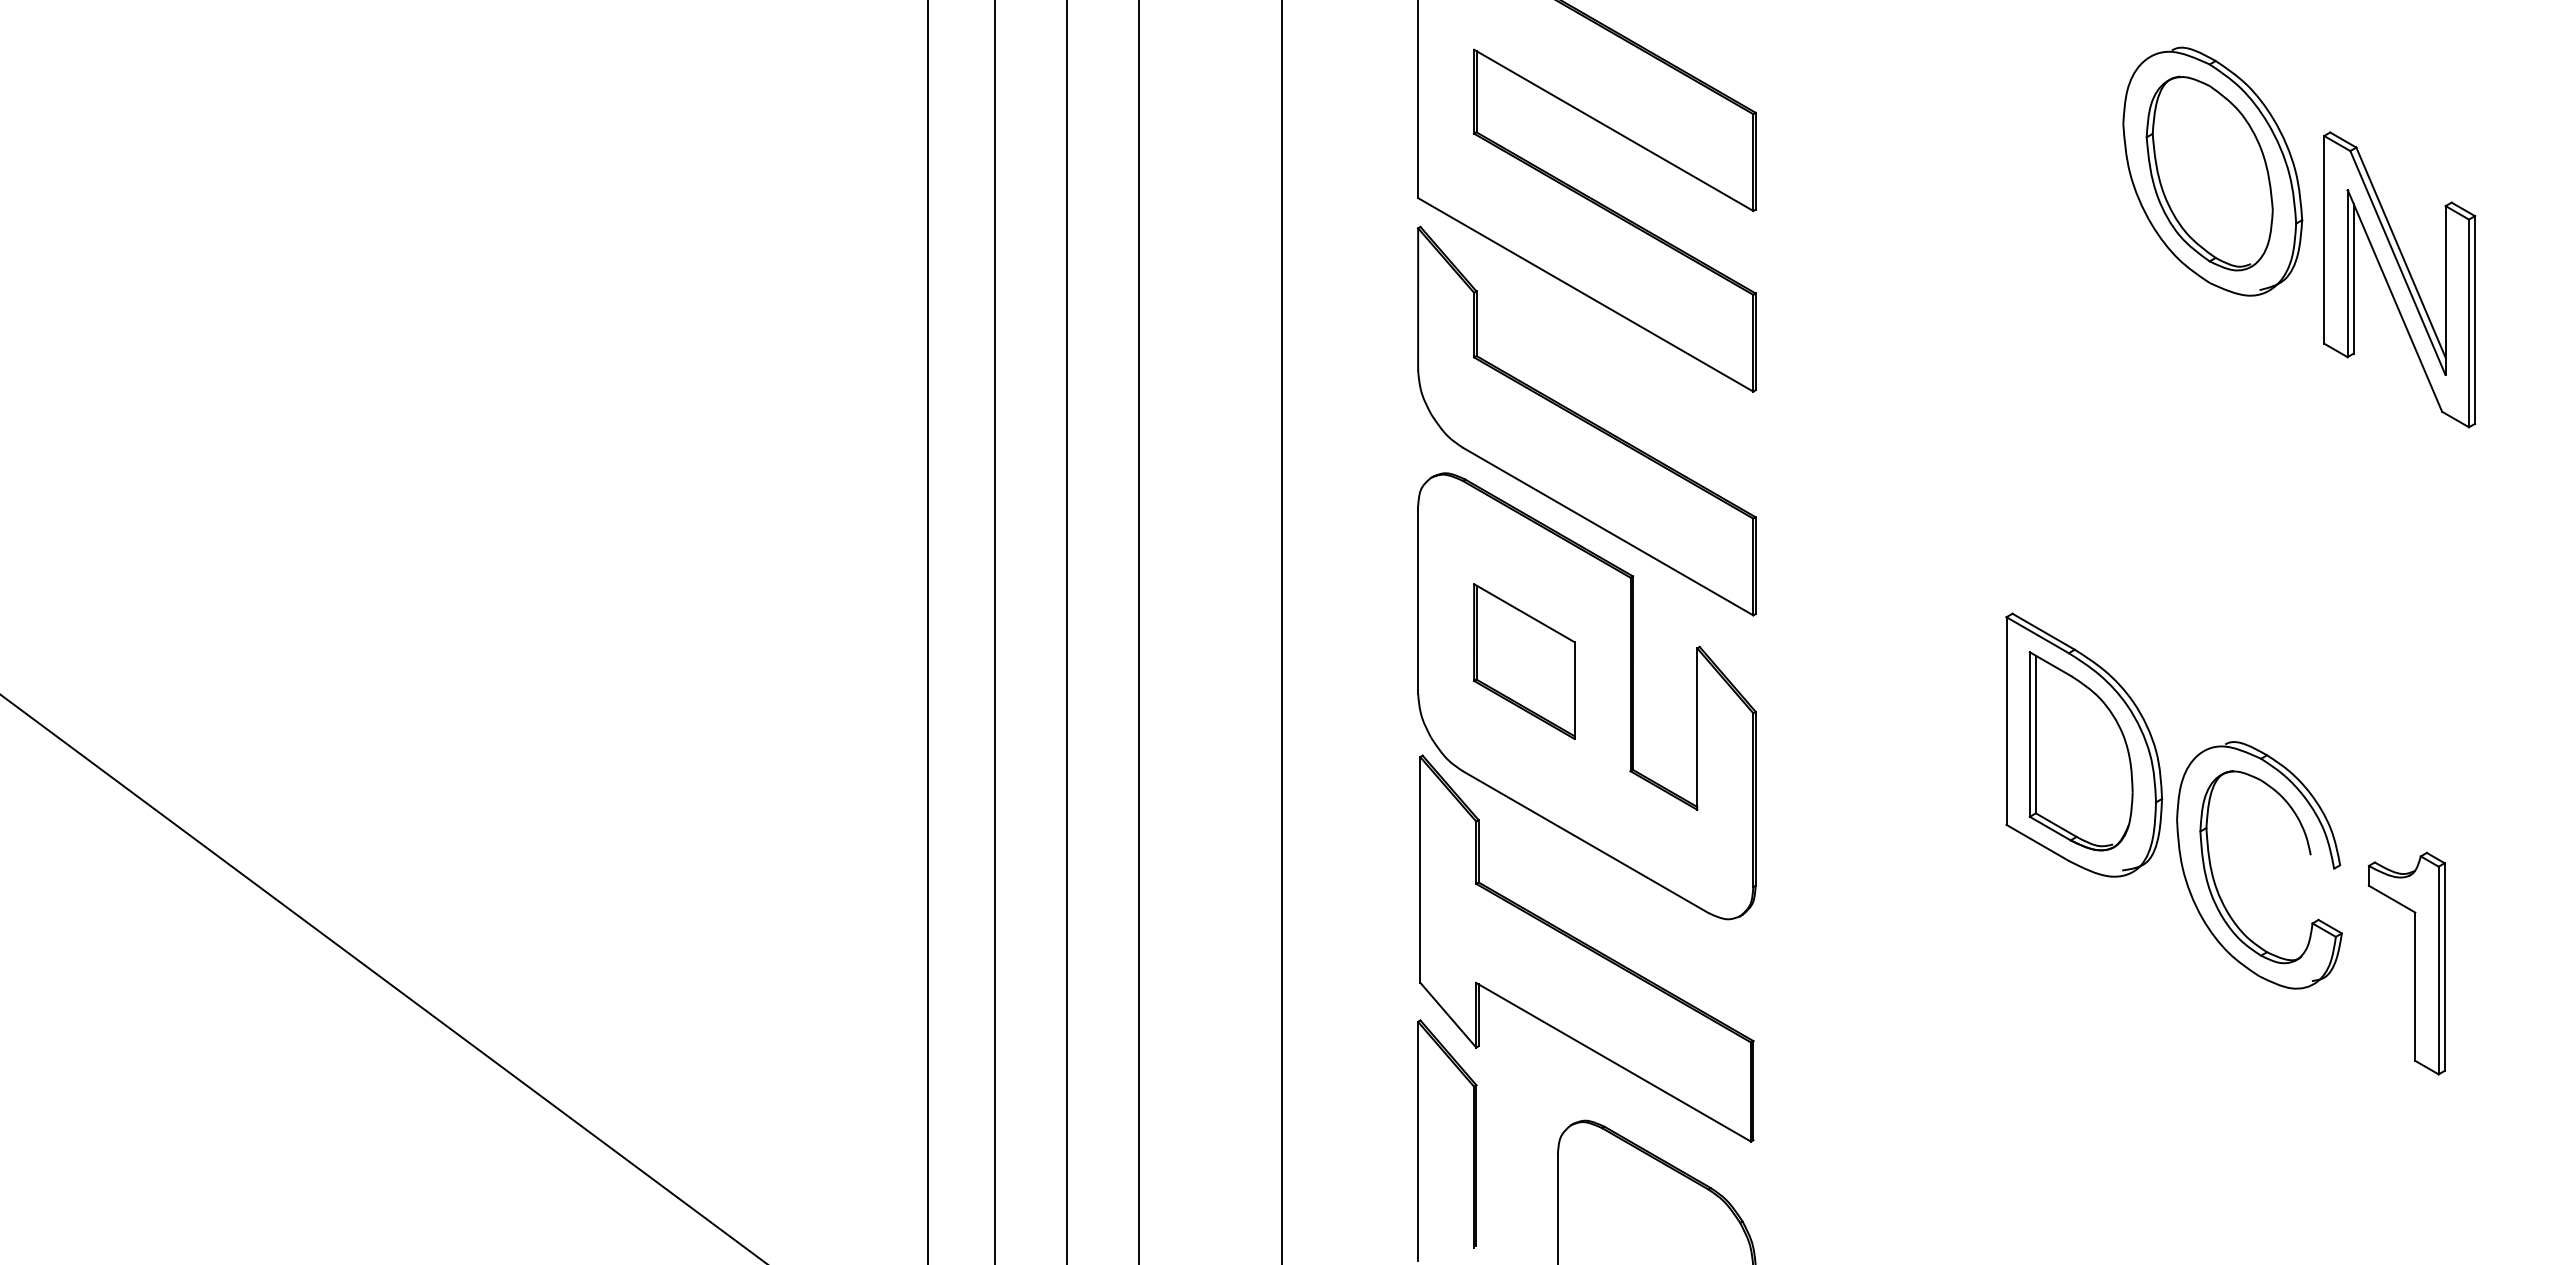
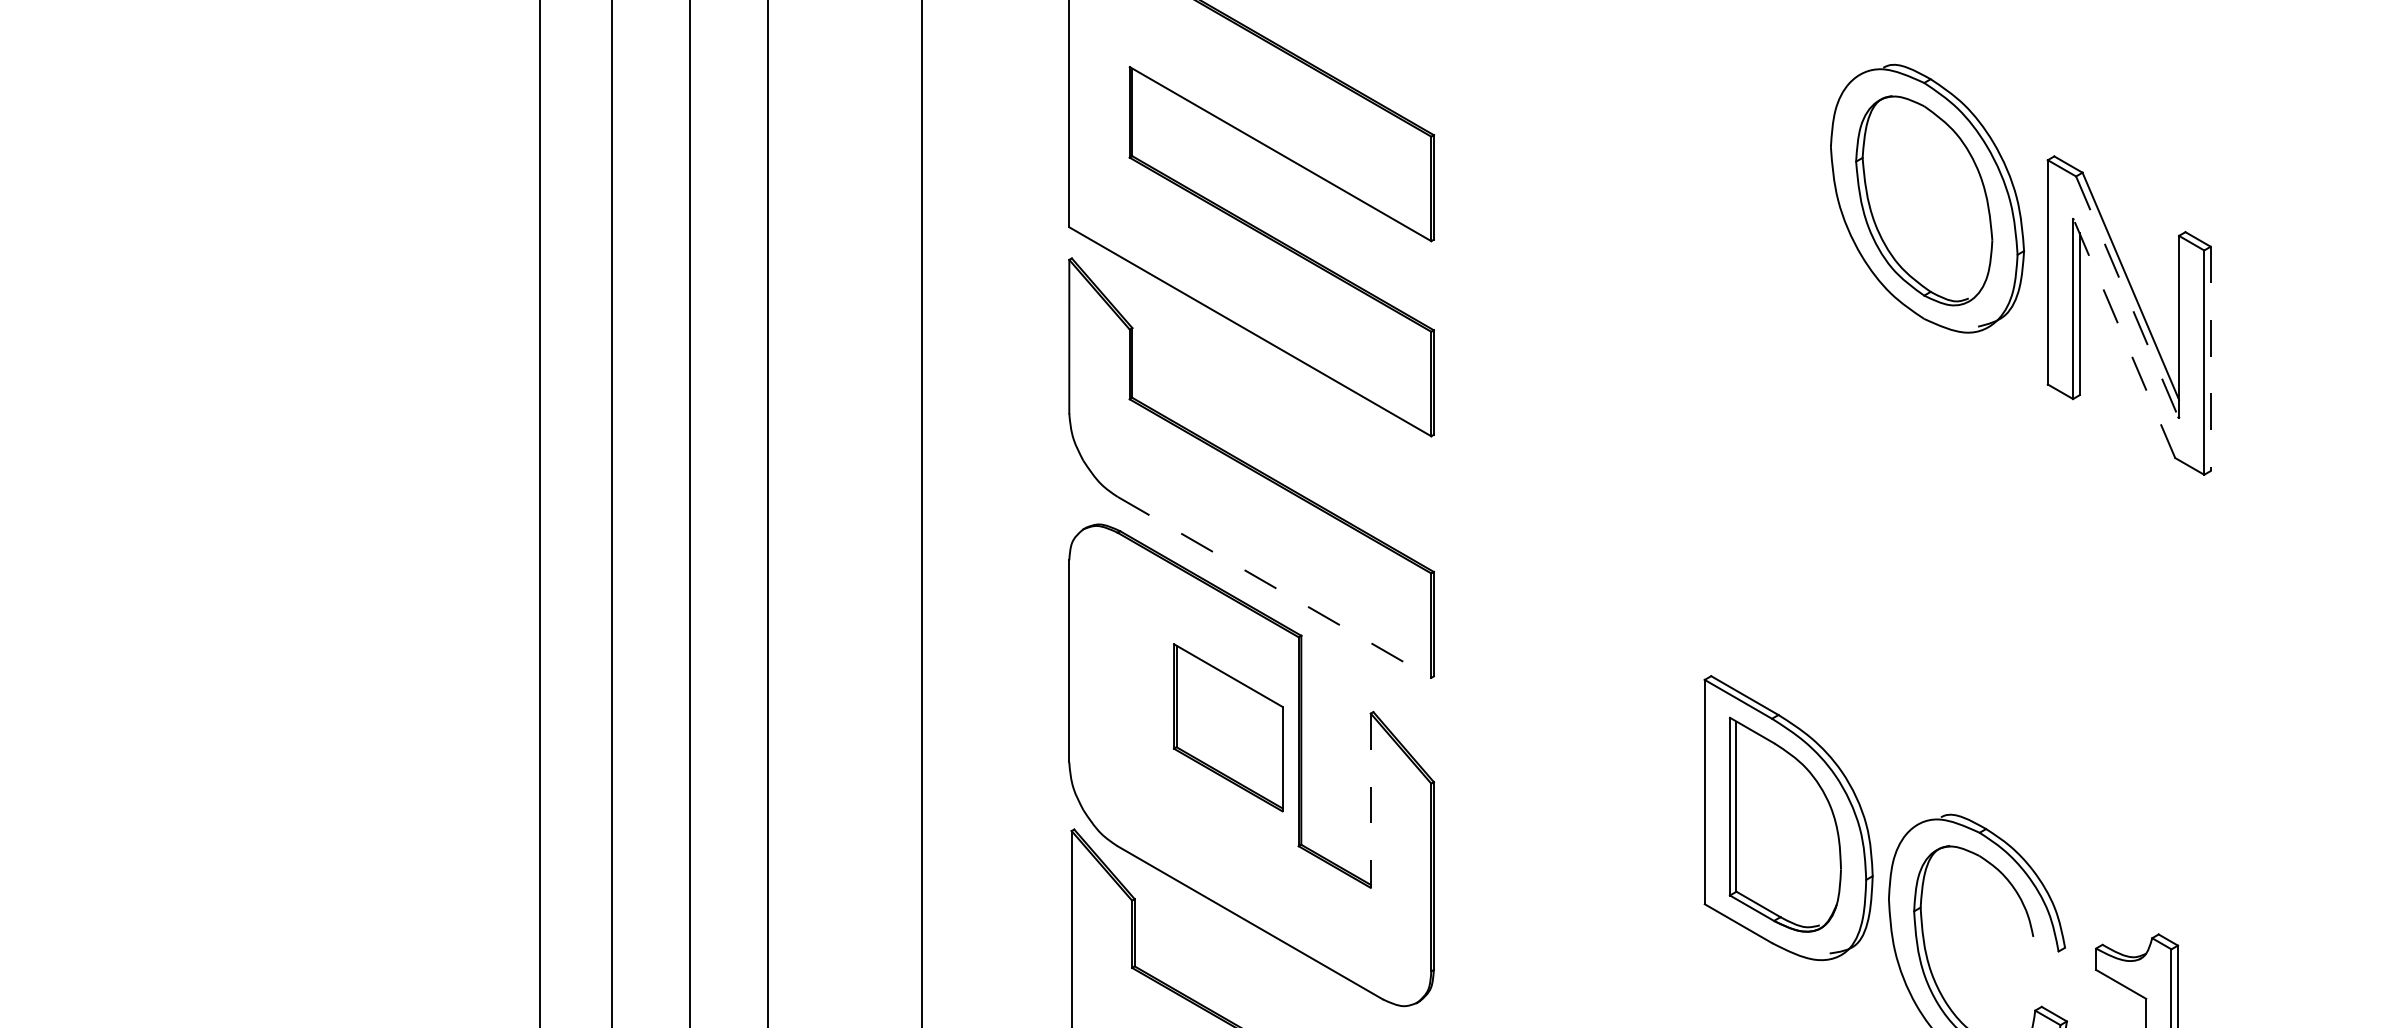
line: (2397, 263) -> (2127, 297), solid -> dashed
line: (2394, 300) -> (2123, 337), solid -> dashed
line: (2475, 319) -> (2211, 358), solid -> dashed
line: (1608, 531) -> (1274, 587), solid -> dashed
part: (1524, 661) -> (1228, 727), moved
line: (1697, 729) -> (1371, 801), solid -> dashed

